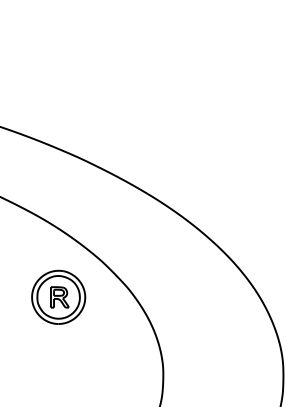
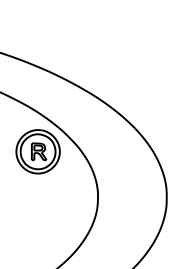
part: (57, 296) -> (37, 151), size x1.43

